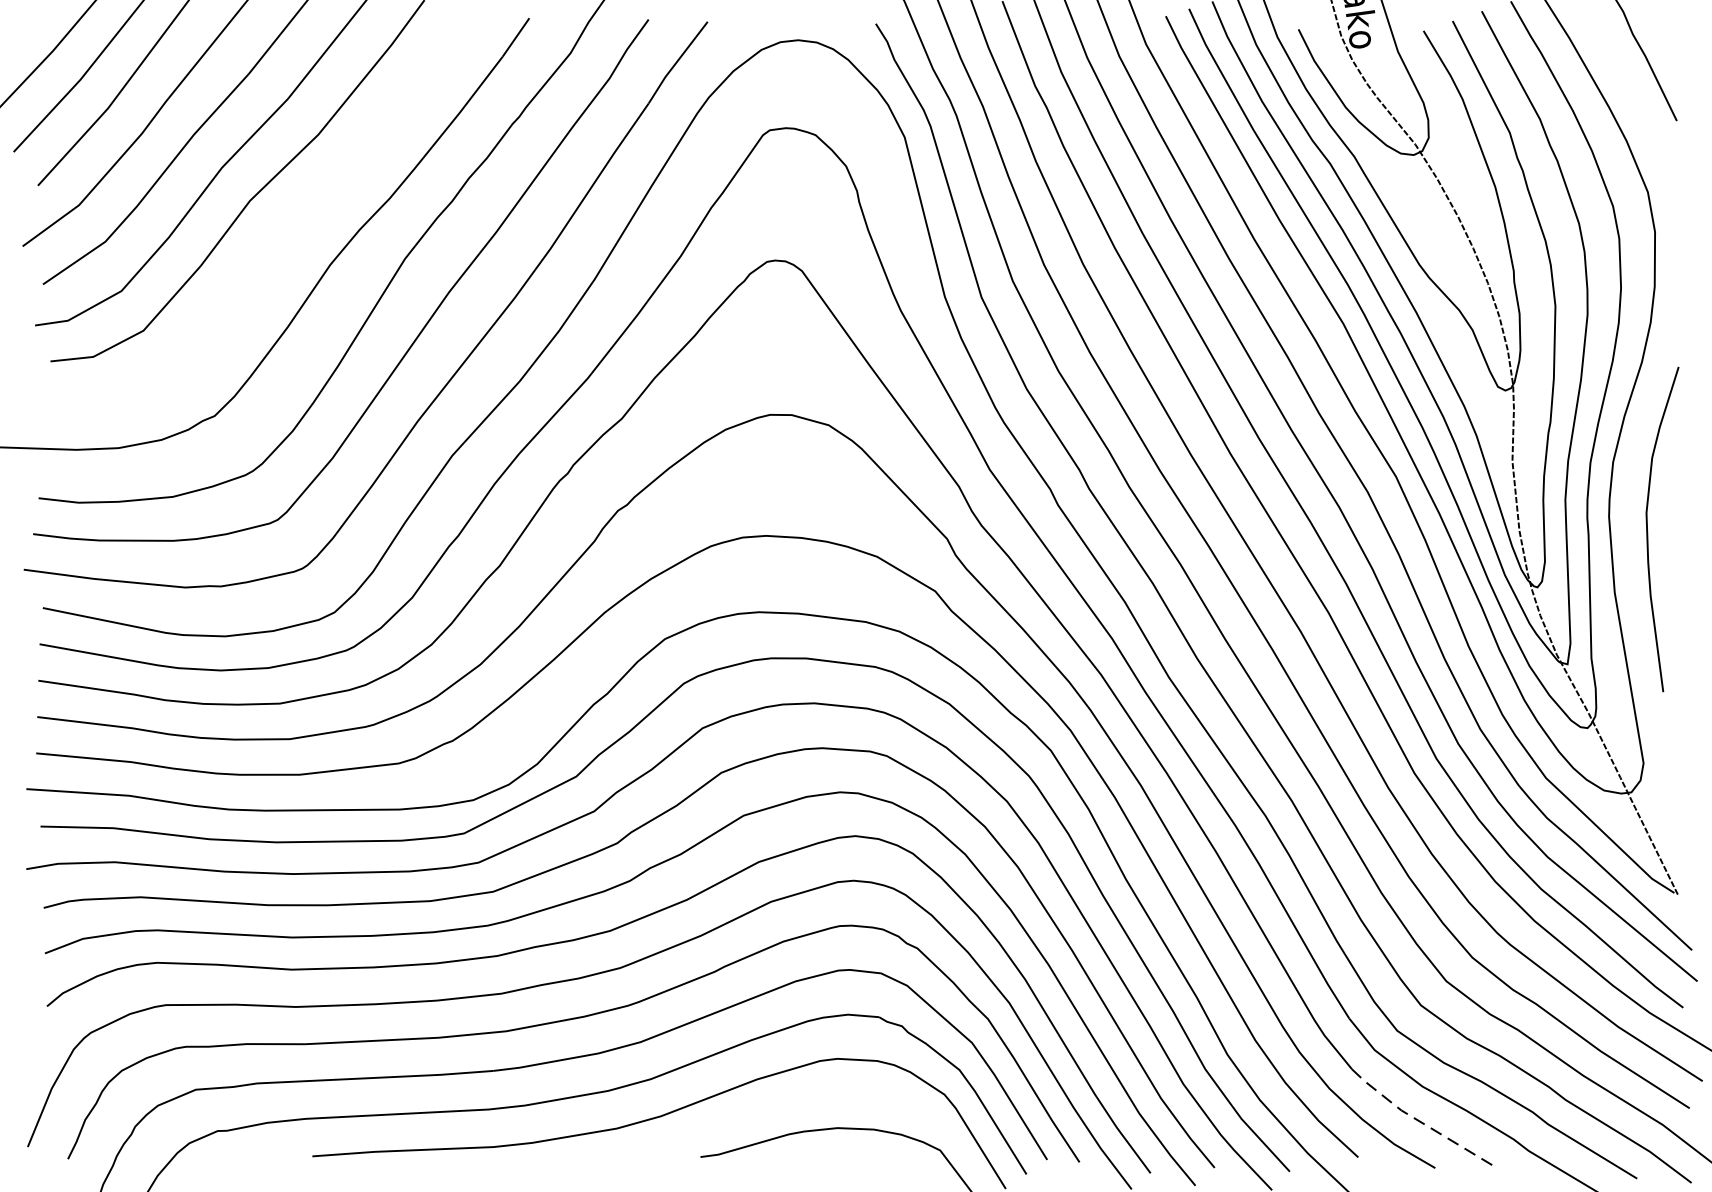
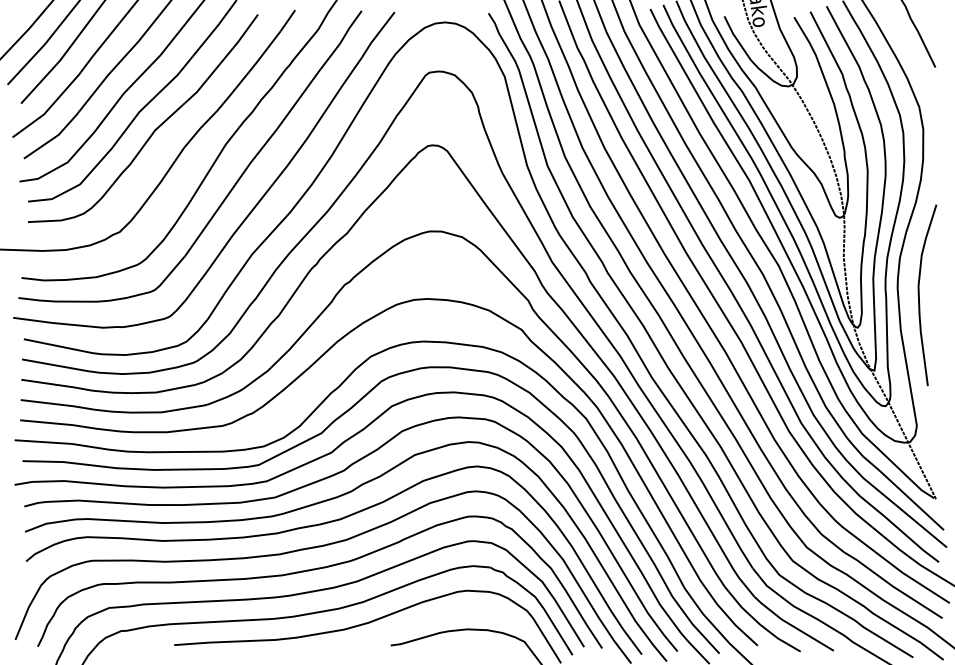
curve: (277, 232) -> (154, 129), added
line: (1418, 1121) -> (791, 625), dashed -> solid

